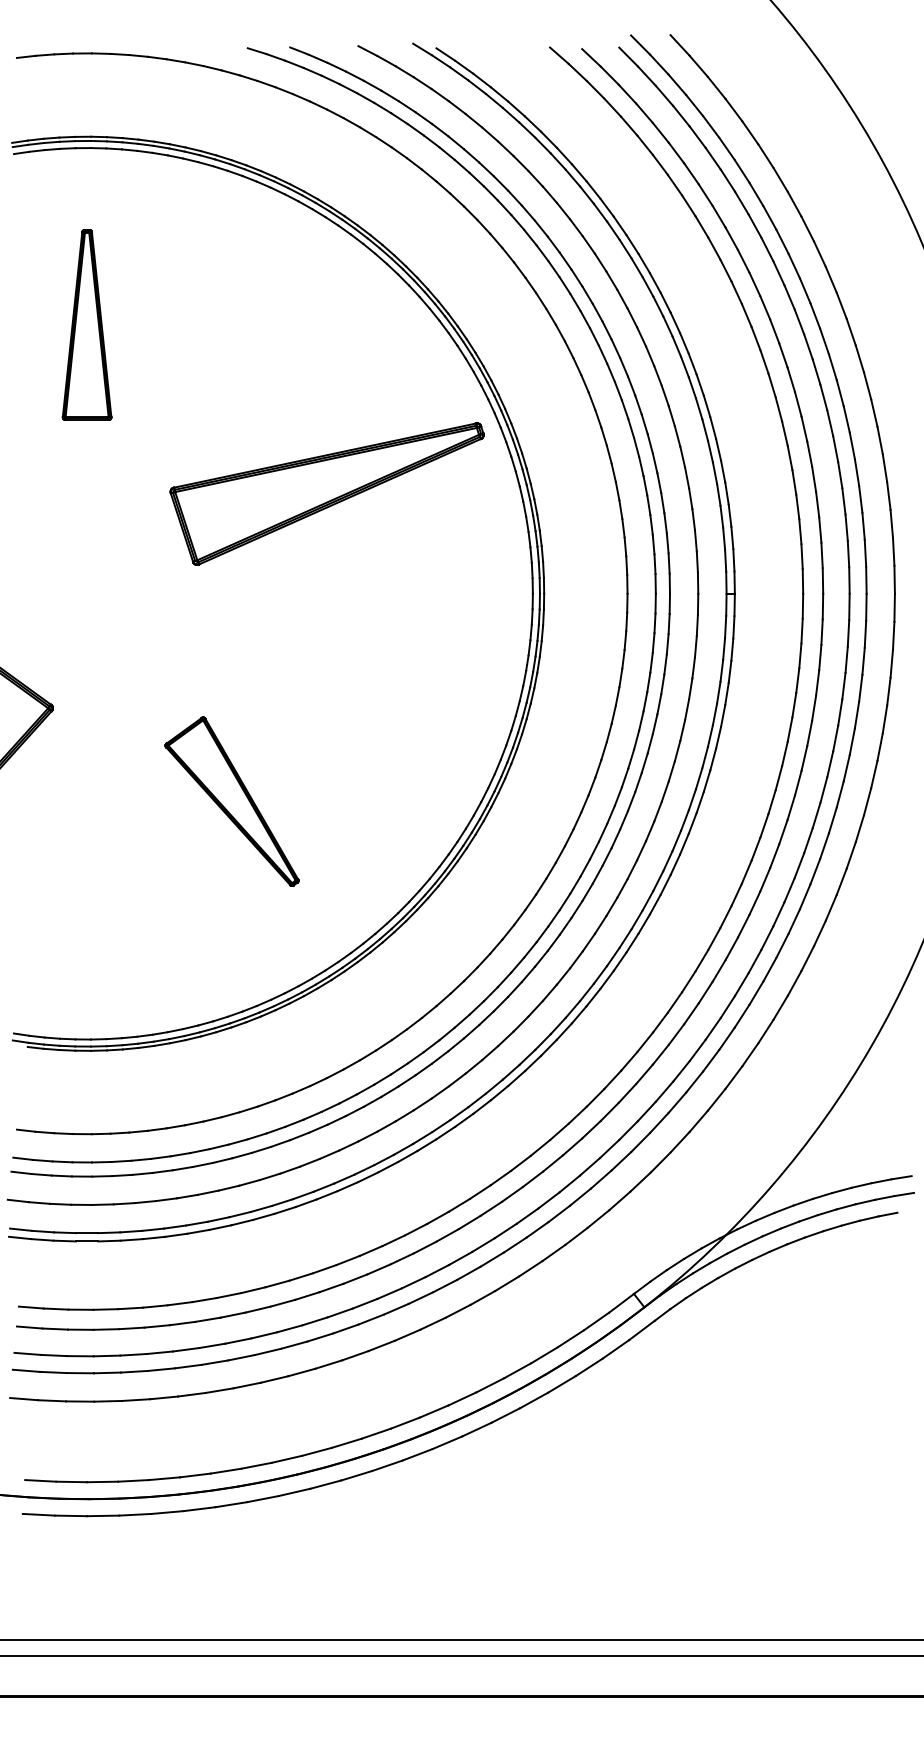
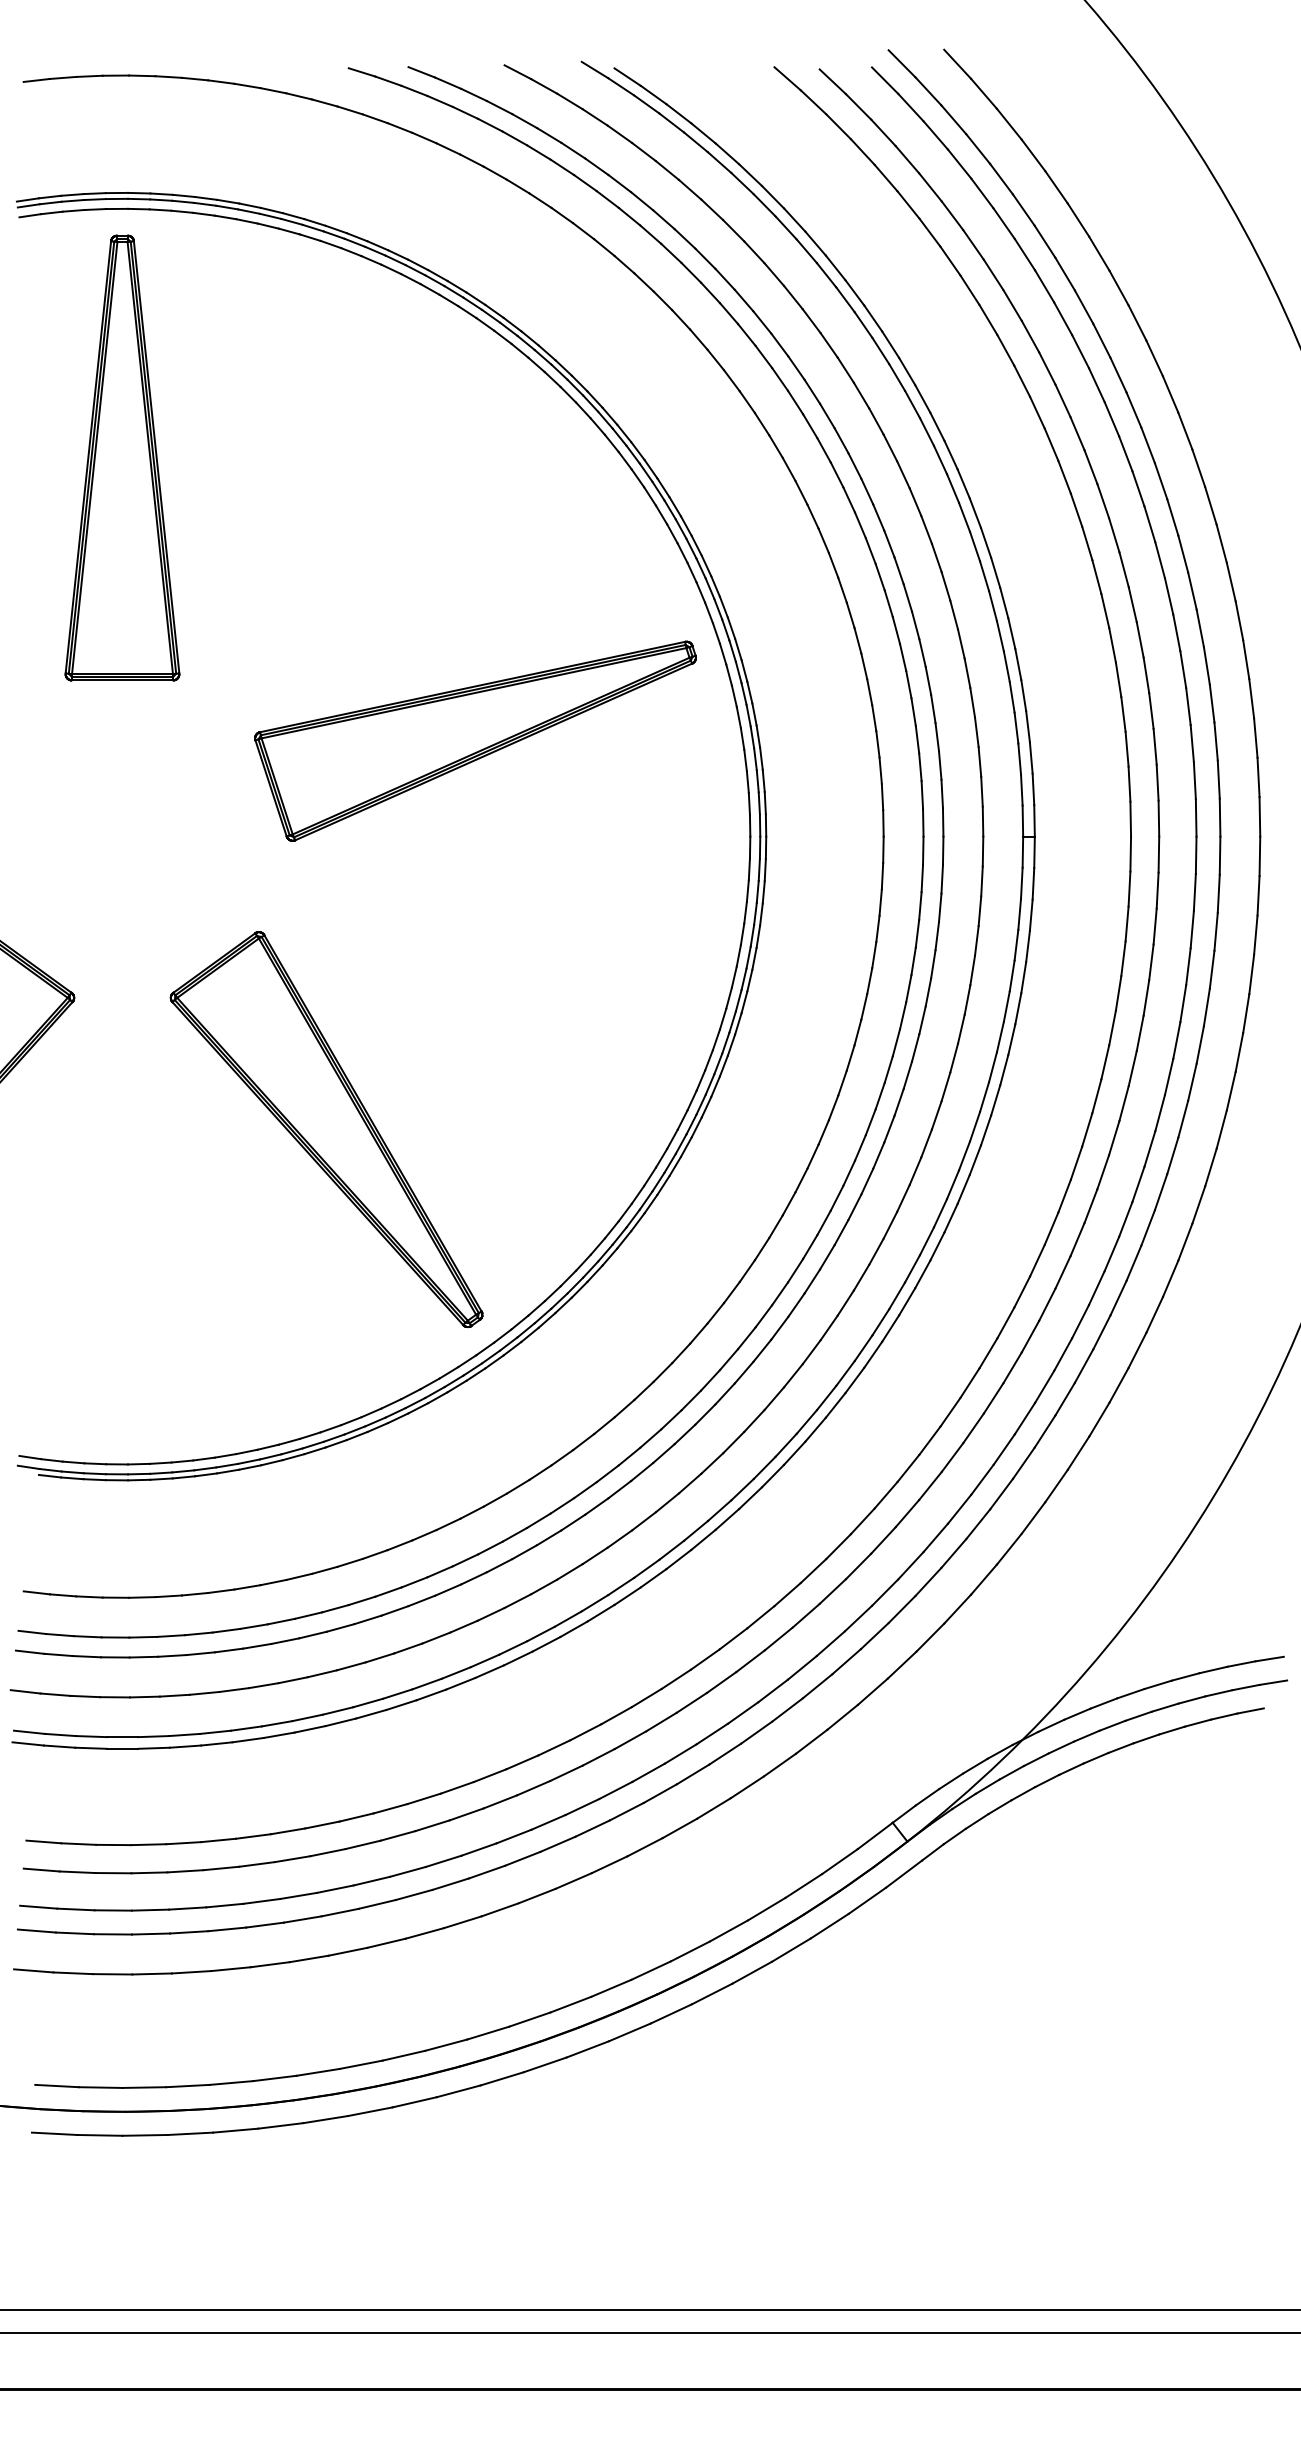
part: (87, 324) -> (122, 457), size x1.67
part: (327, 493) -> (475, 740), moved
part: (231, 801) -> (326, 1129), size x1.67

